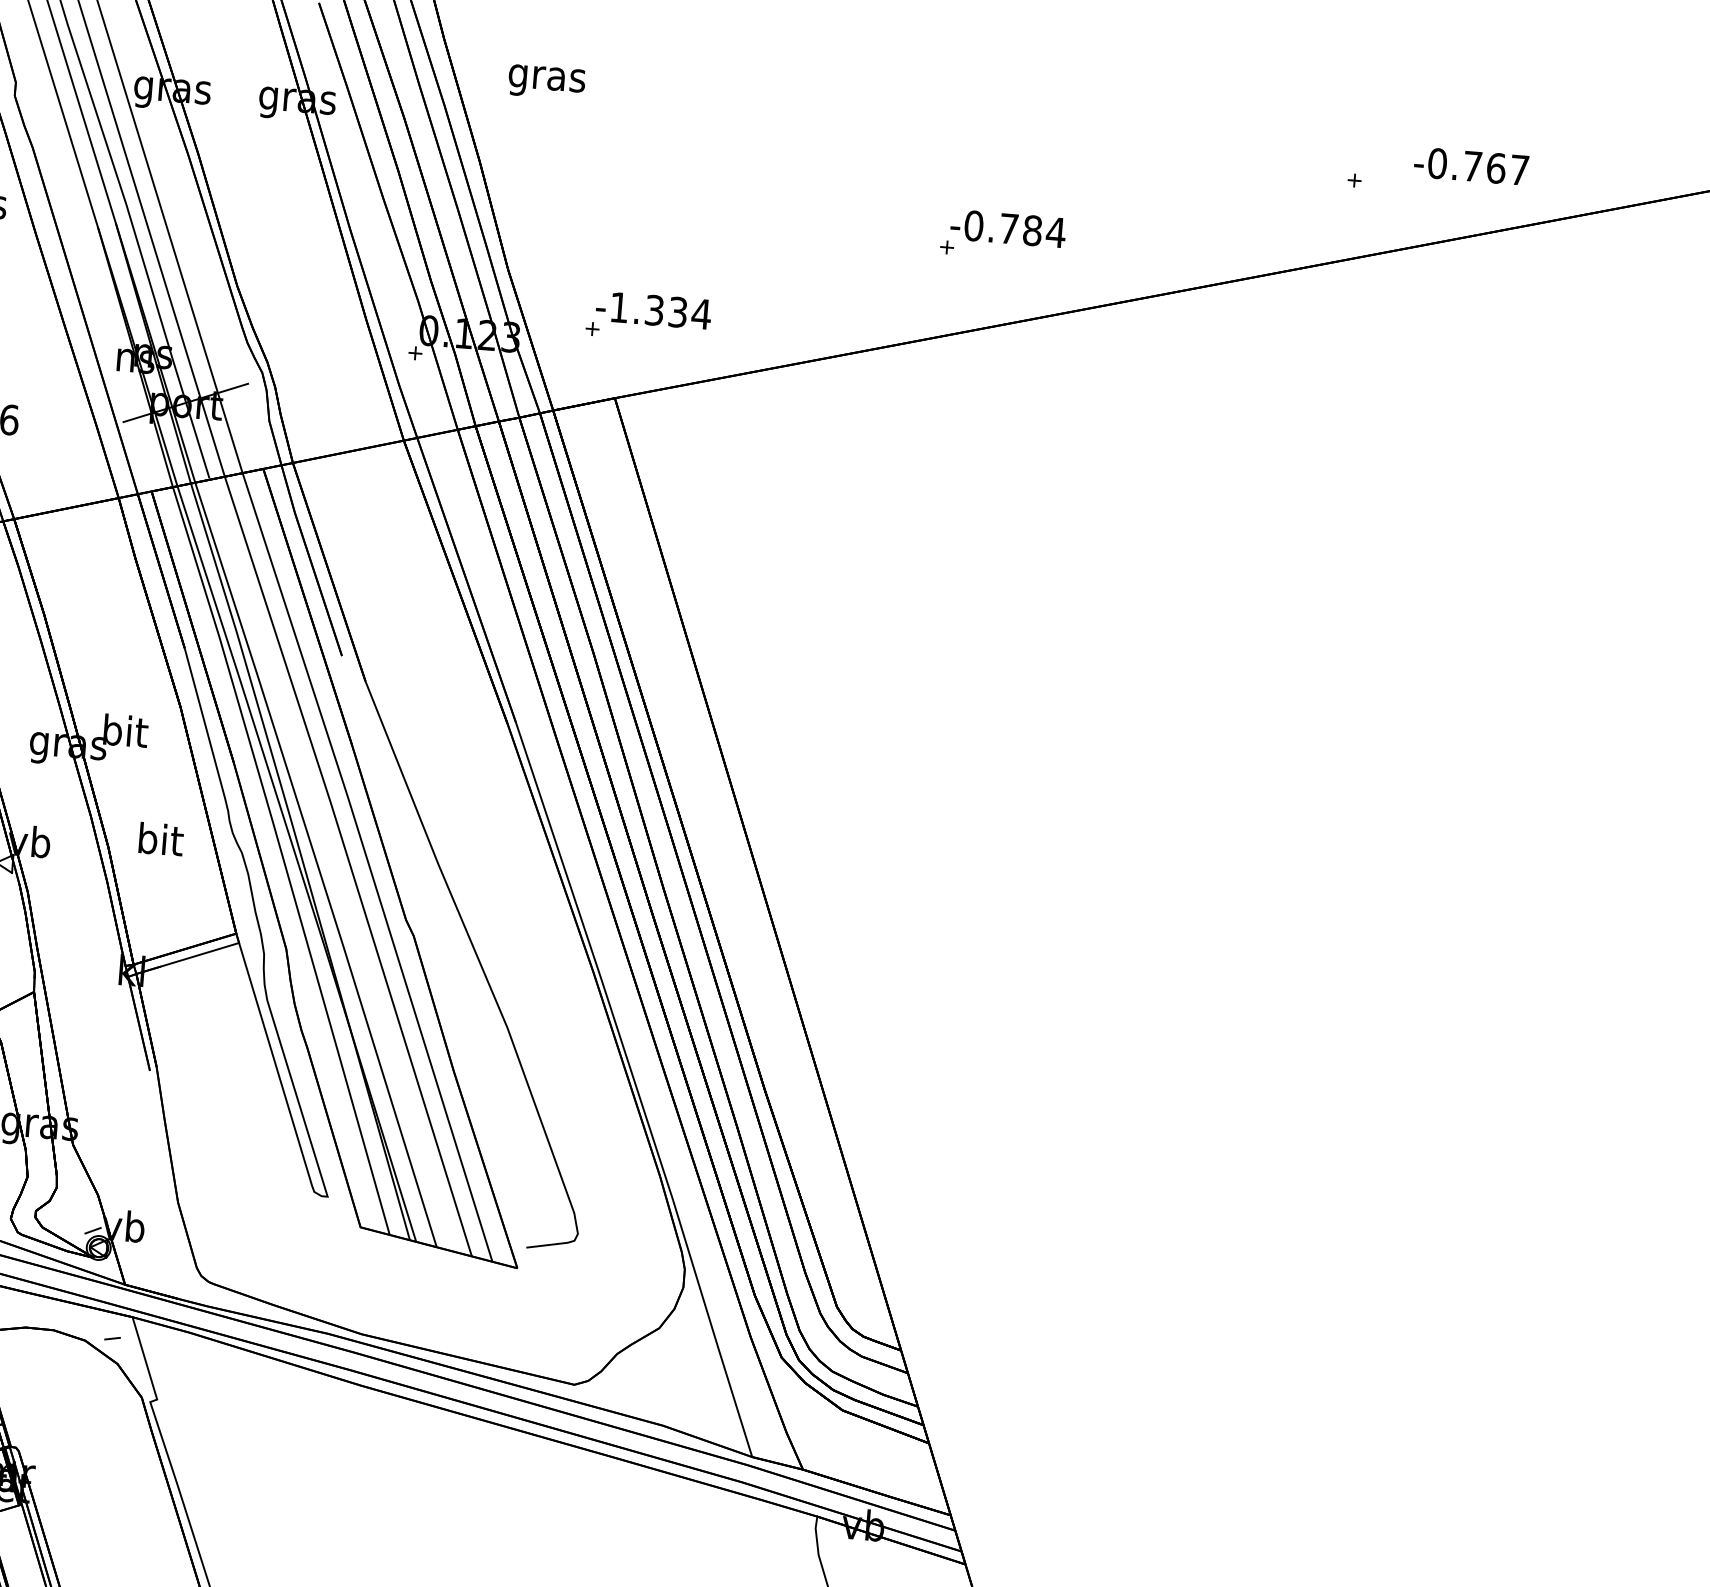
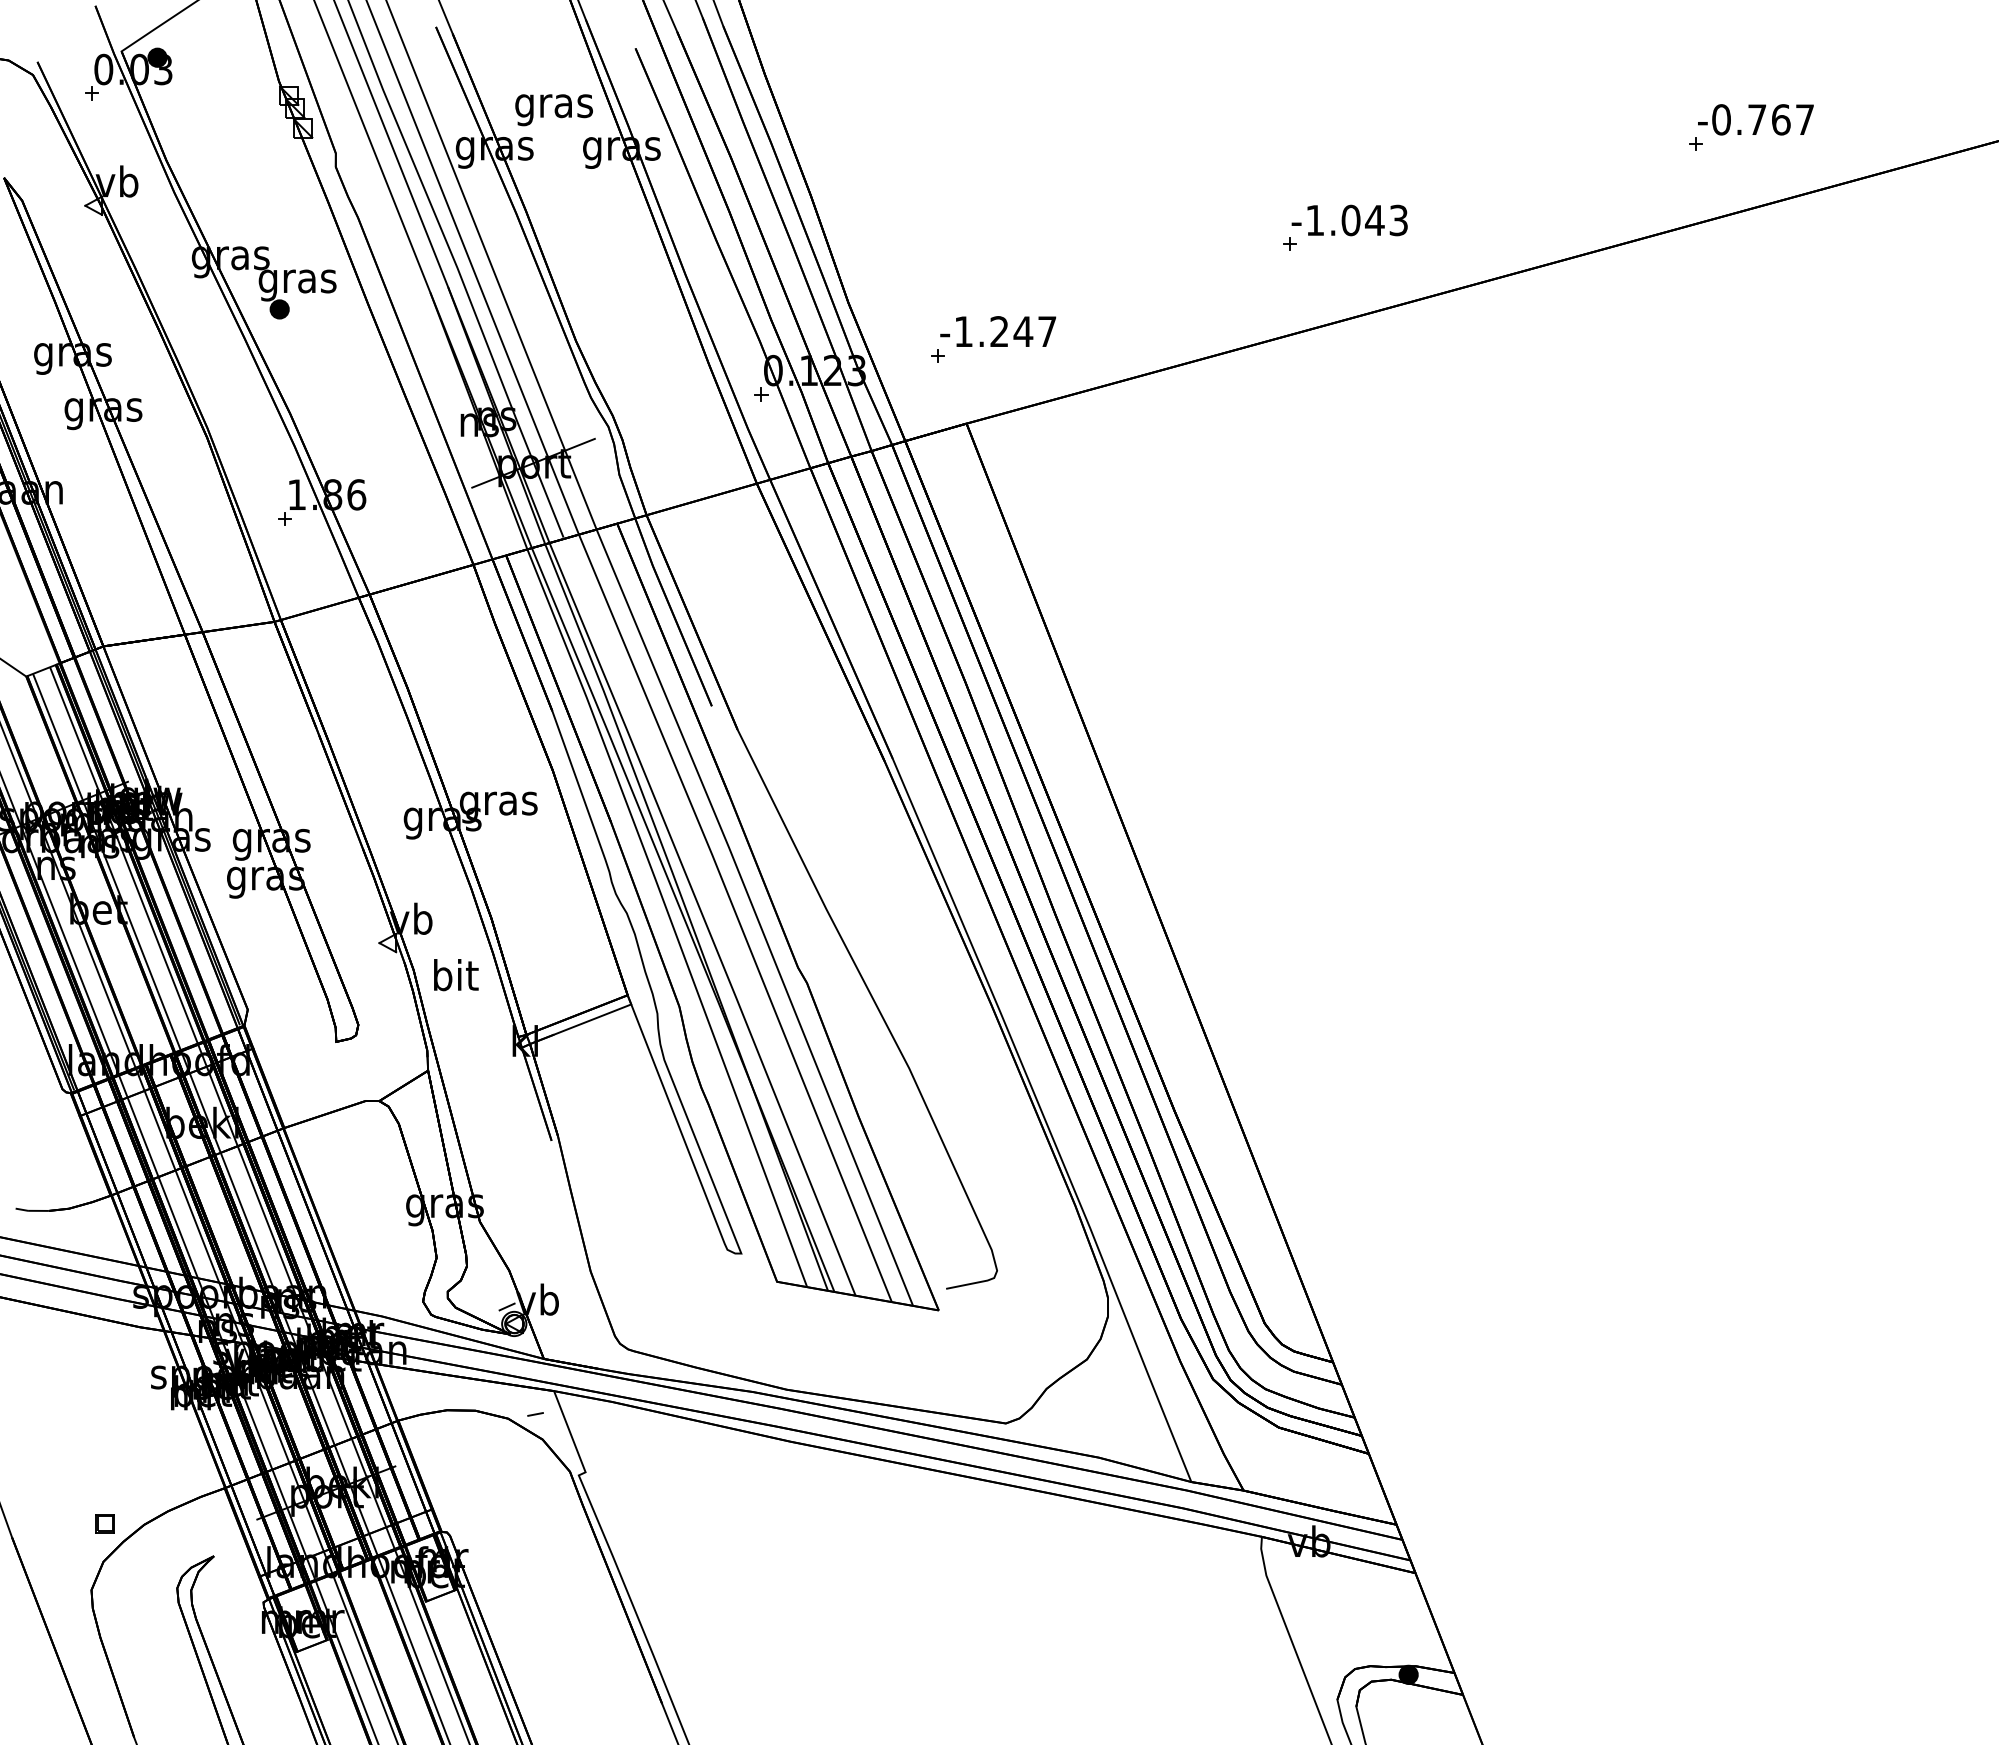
text: (546, 82) -> (553, 110), moved
text: (1471, 166) -> (1755, 119), moved
text: (1015, 229) -> (1357, 220), -0.784 -> -1.043
text: (678, 312) -> (1023, 331), -1.334 -> -1.247
text: (124, 734) -> (498, 803), bit -> gras
text: (161, 839) -> (456, 975), moved

